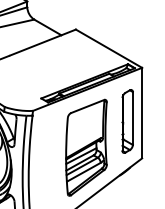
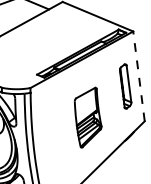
line: (142, 112) -> (139, 75), solid -> dashed
part: (127, 121) -> (125, 86), size x0.7
part: (86, 147) -> (88, 117), size x0.6

